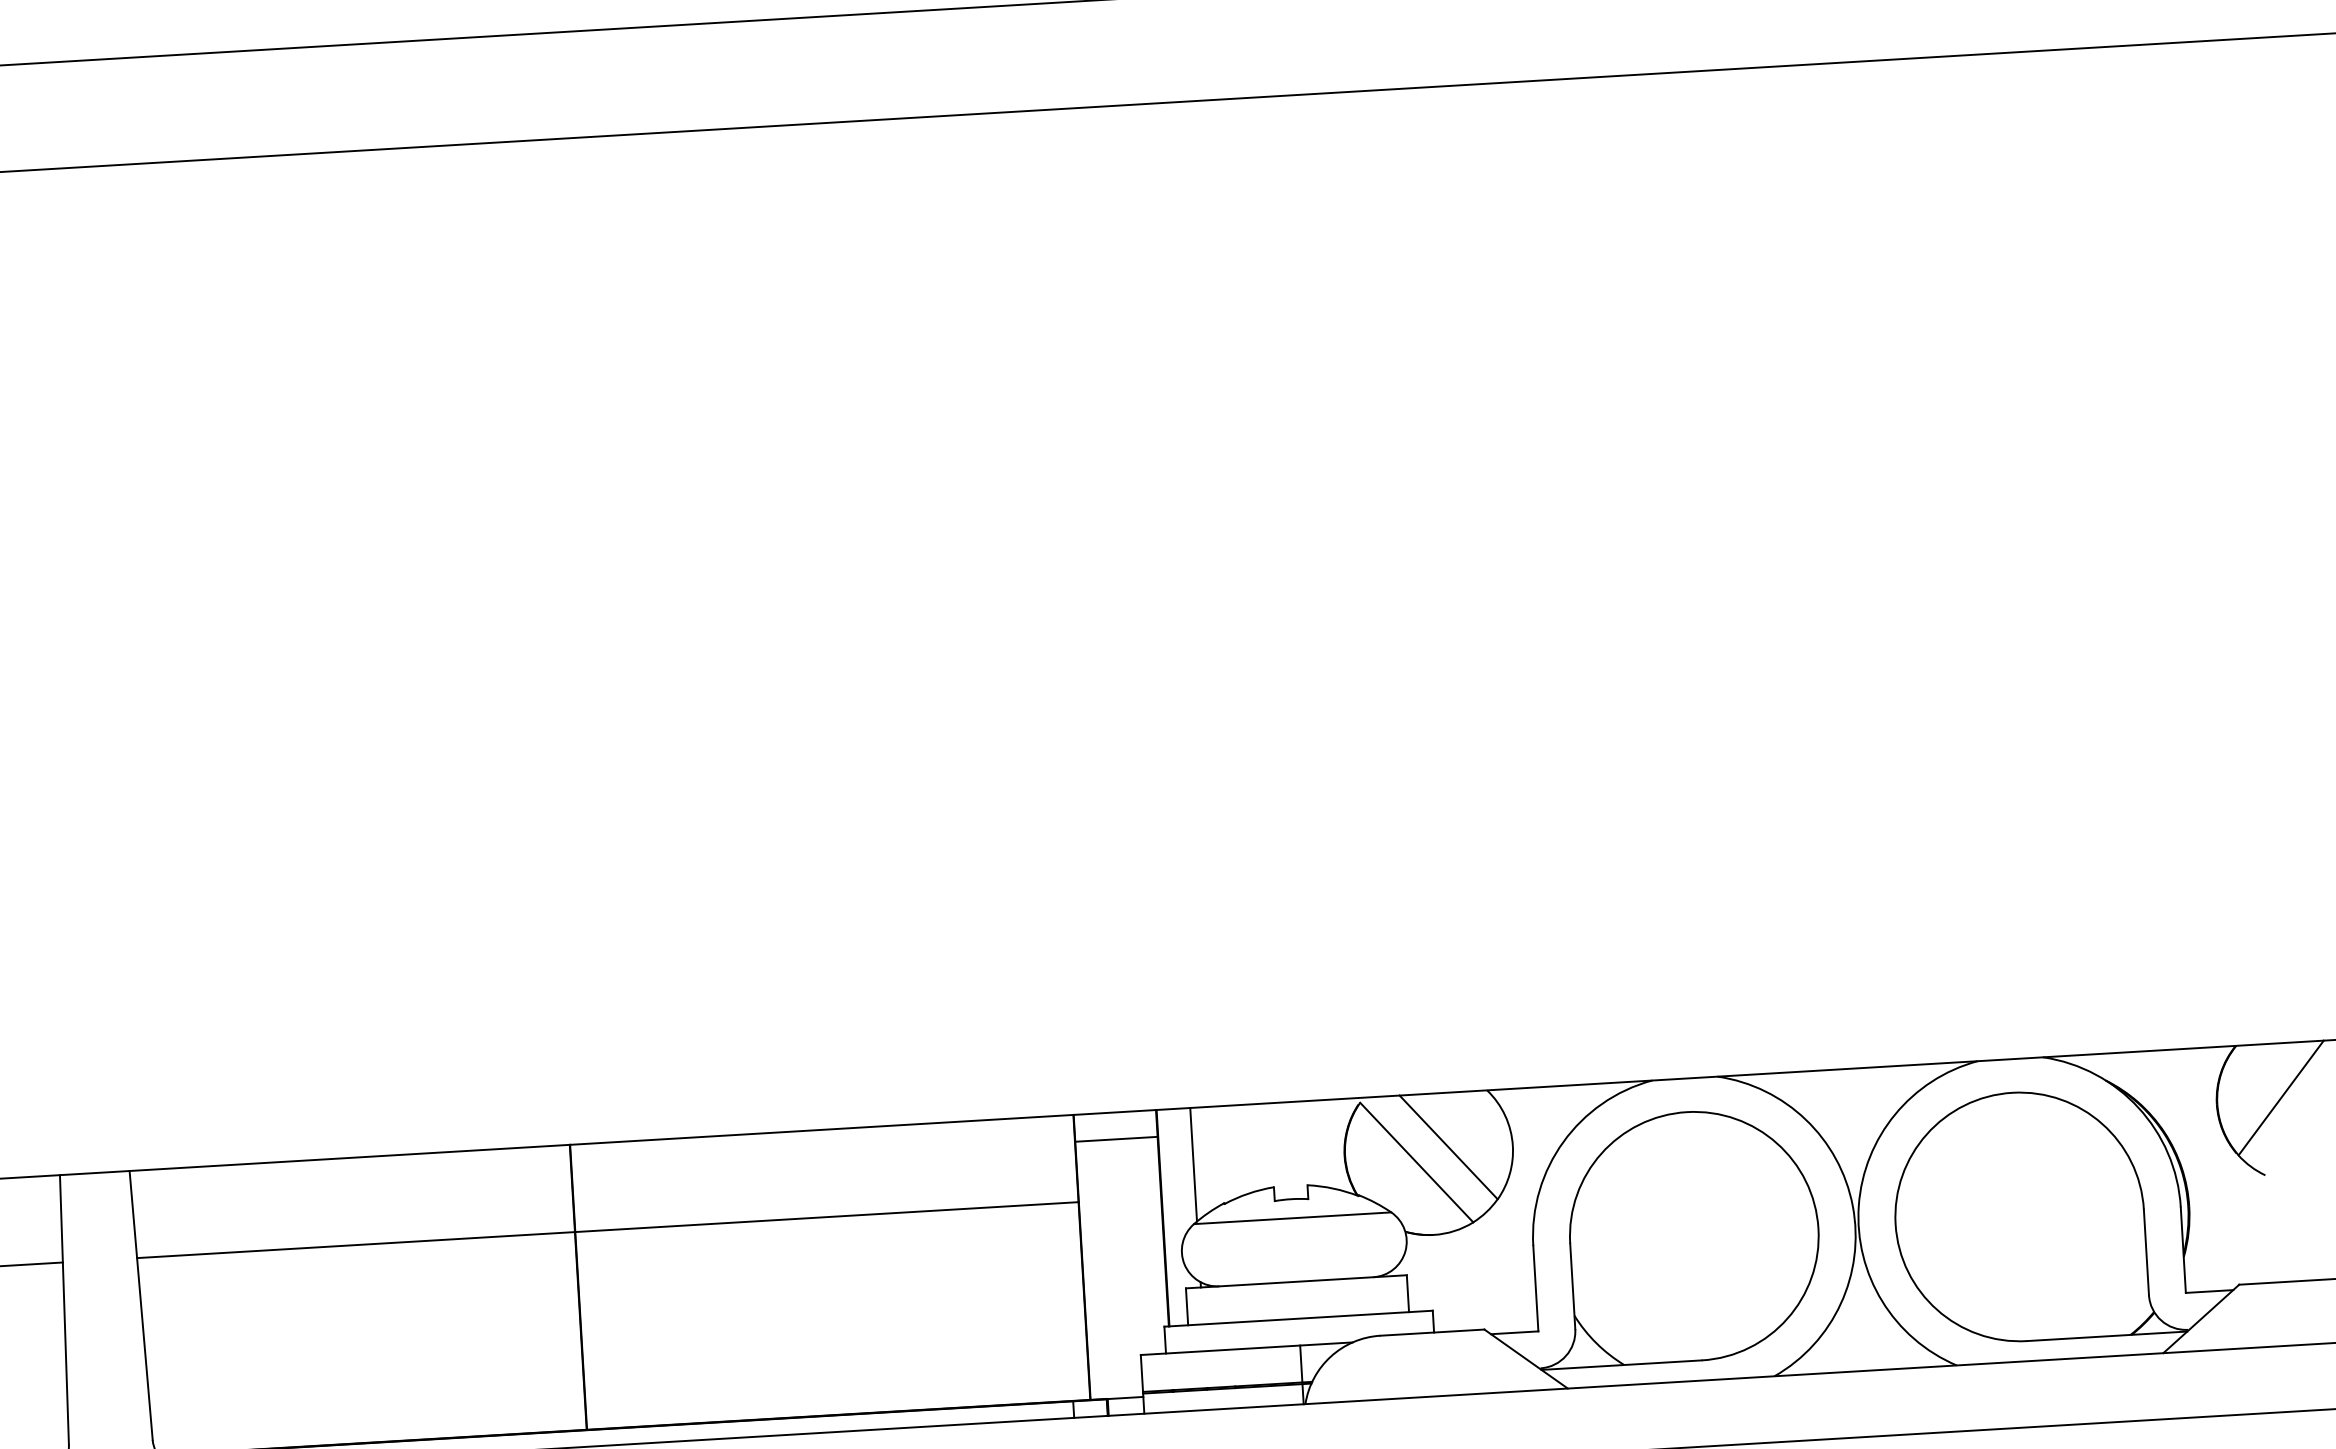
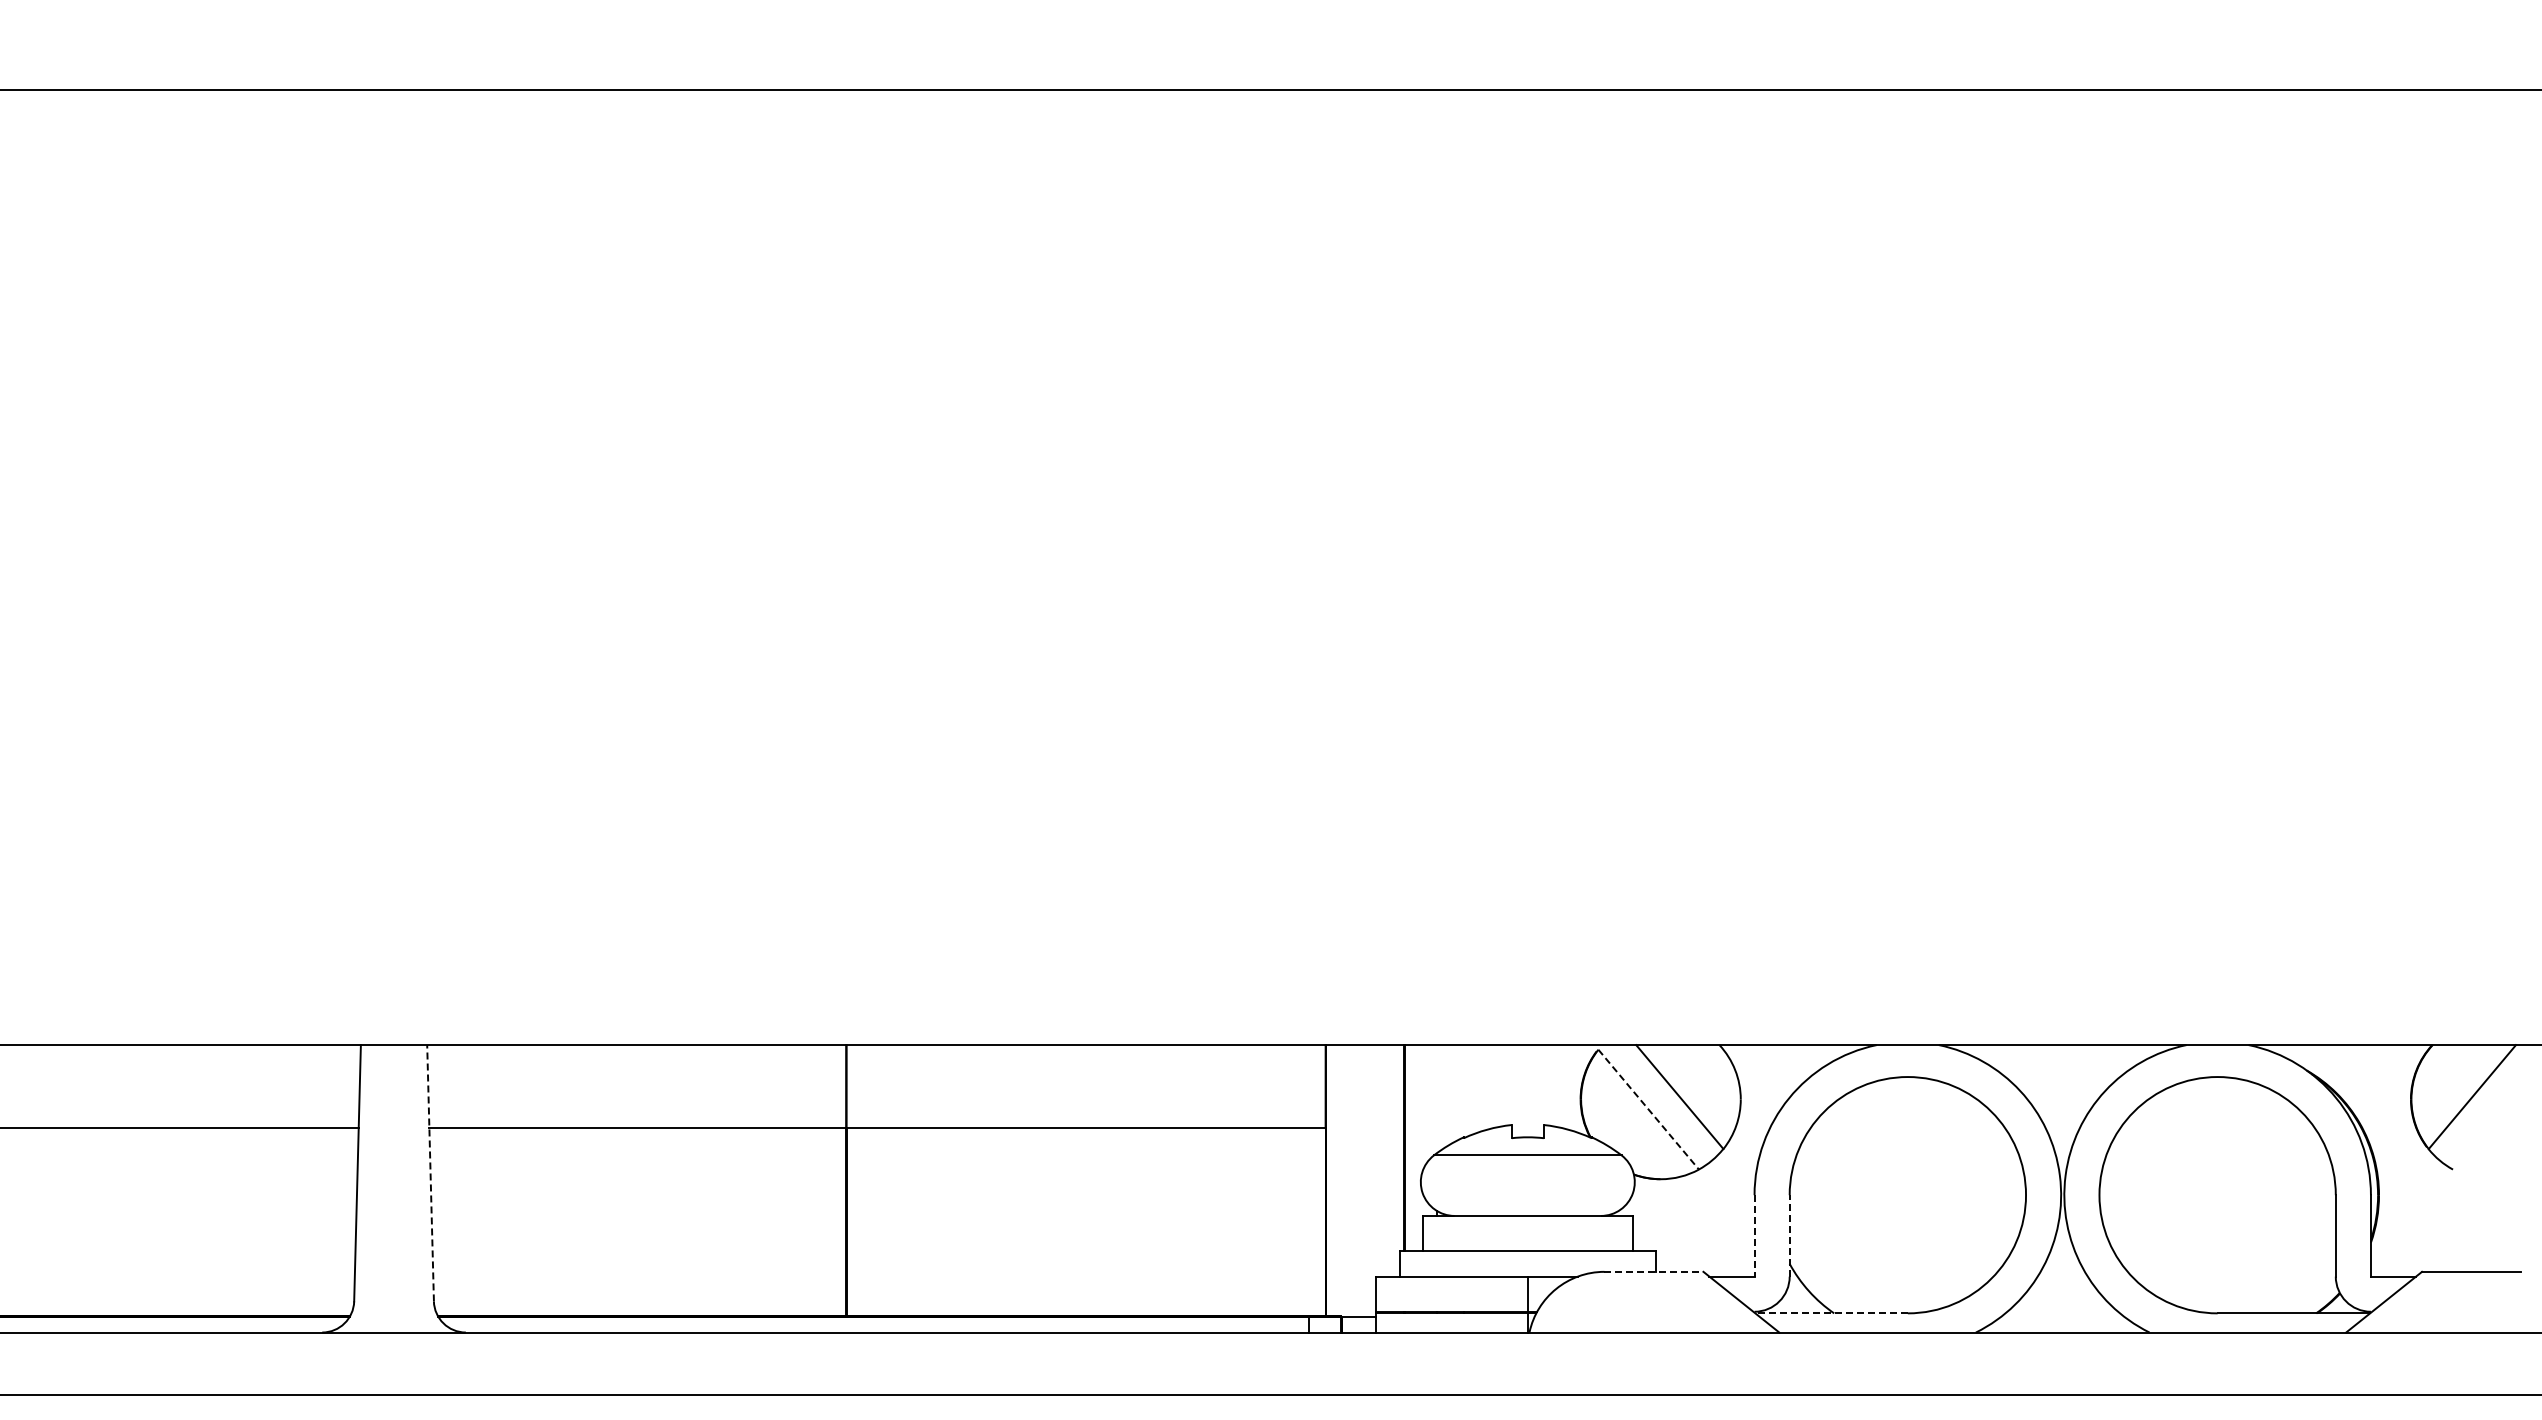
line: (1115, 1139) -> (1364, 1070), removed
line: (1417, 1163) -> (1649, 1110), solid -> dashed
line: (1193, 1165) -> (1436, 1099), removed
line: (1572, 1285) -> (1789, 1235), solid -> dashed
line: (1535, 1288) -> (1754, 1235), solid -> dashed
line: (141, 1304) -> (430, 1172), solid -> dashed
line: (1431, 1332) -> (1653, 1271), solid -> dashed
line: (1621, 1365) -> (1831, 1313), solid -> dashed

